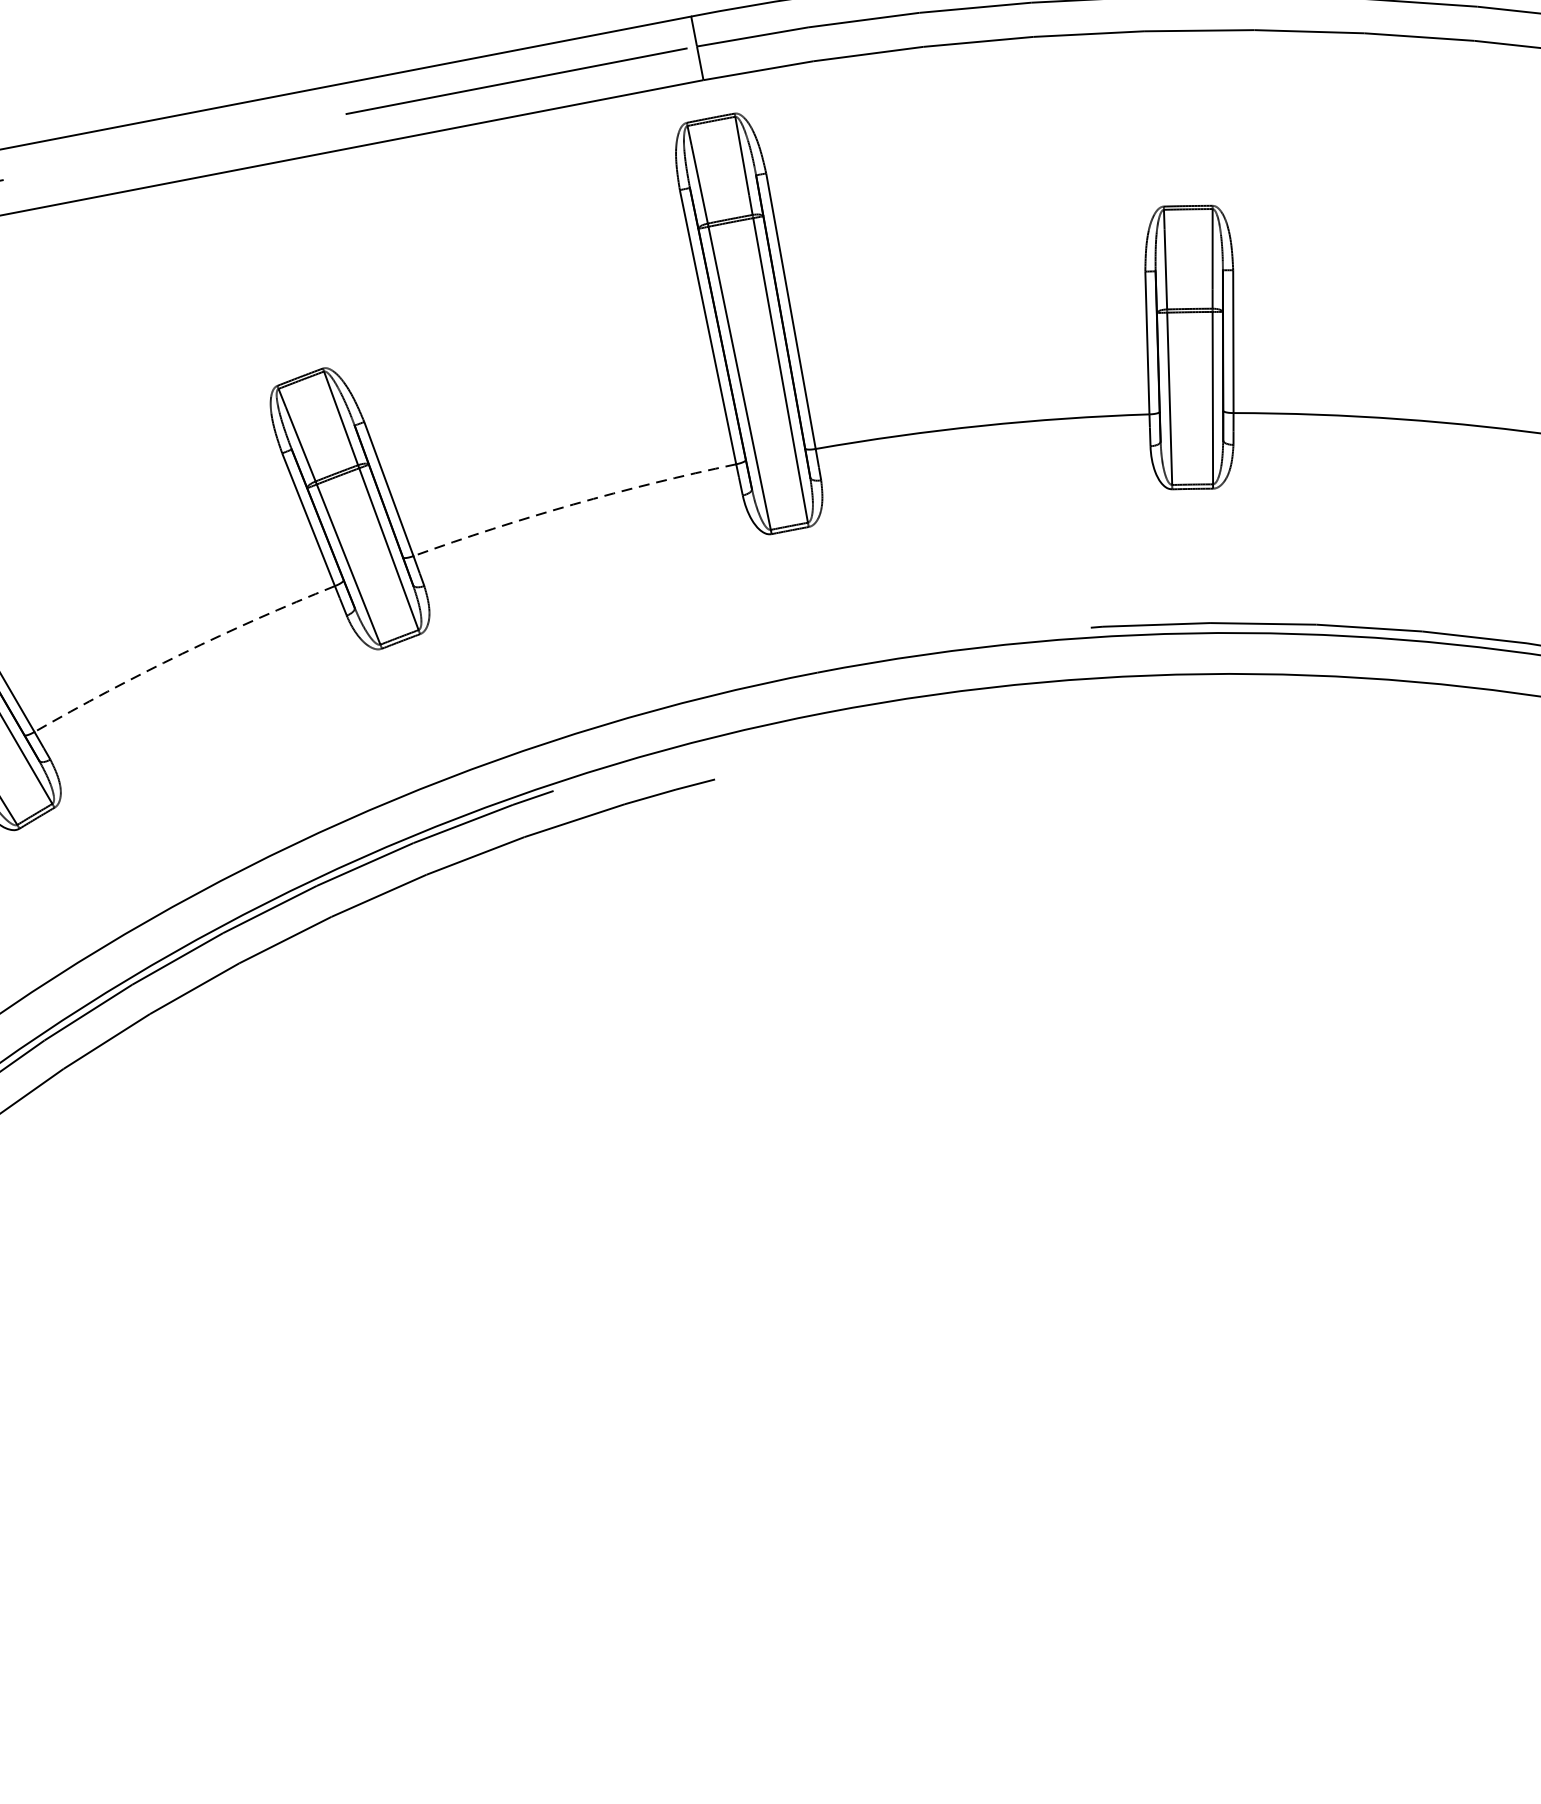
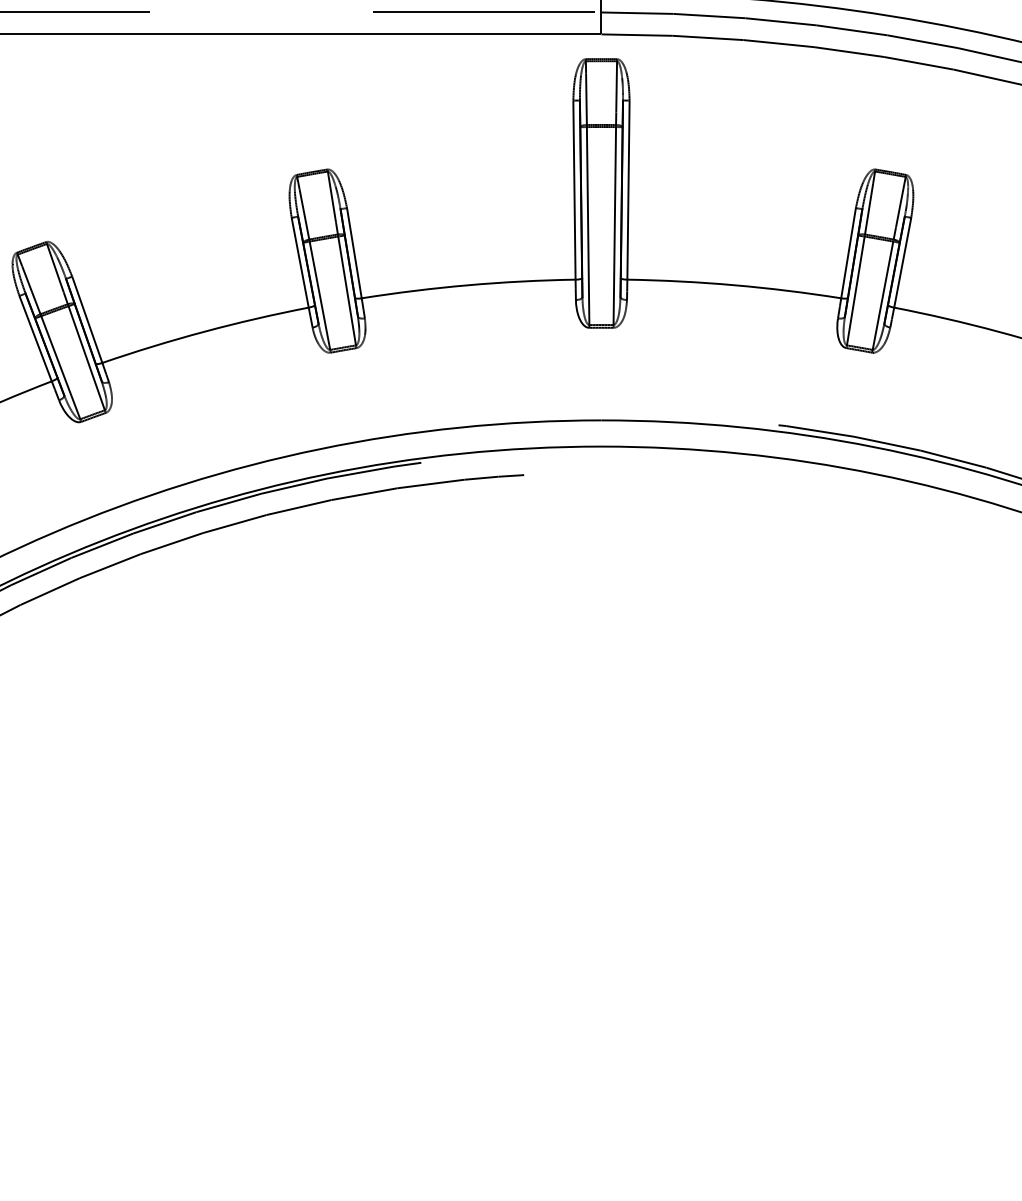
arc: (573, 504) -> (468, 285), dashed -> solid
arc: (181, 653) -> (204, 331), dashed -> solid

